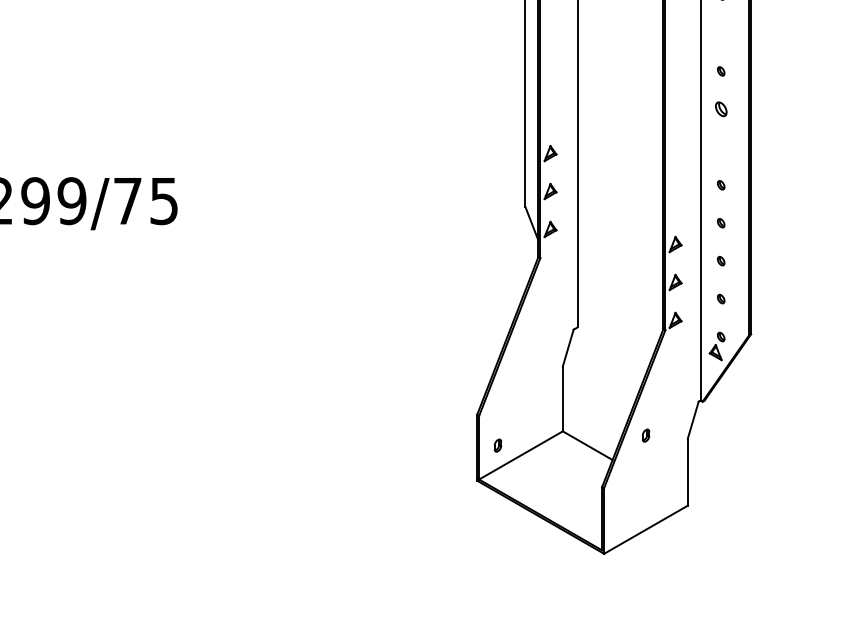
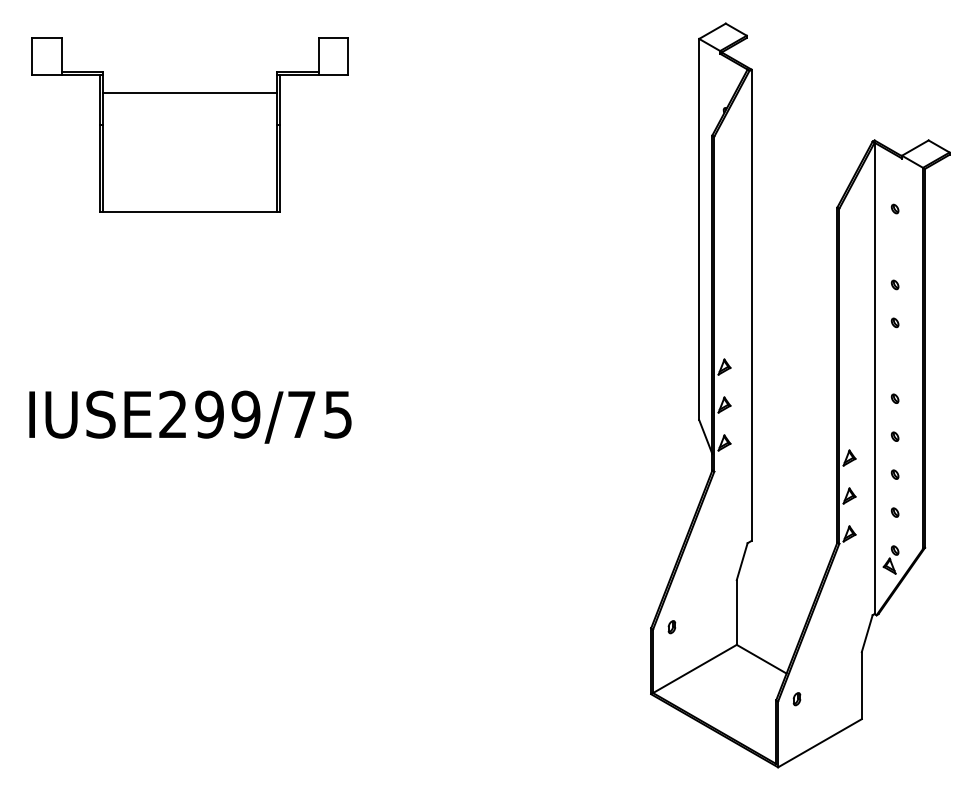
part: (720, 108) -> (894, 322), size x0.62
part: (645, 435) -> (796, 699), moved
part: (497, 445) -> (671, 627), moved

